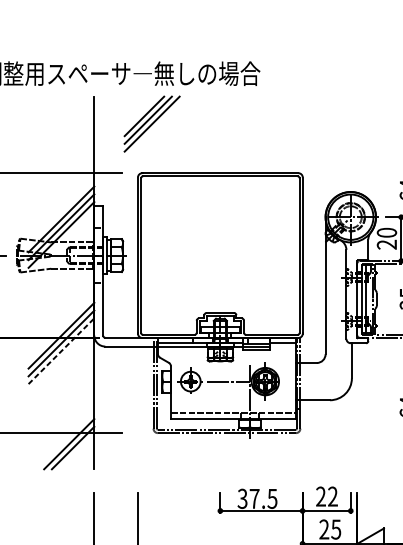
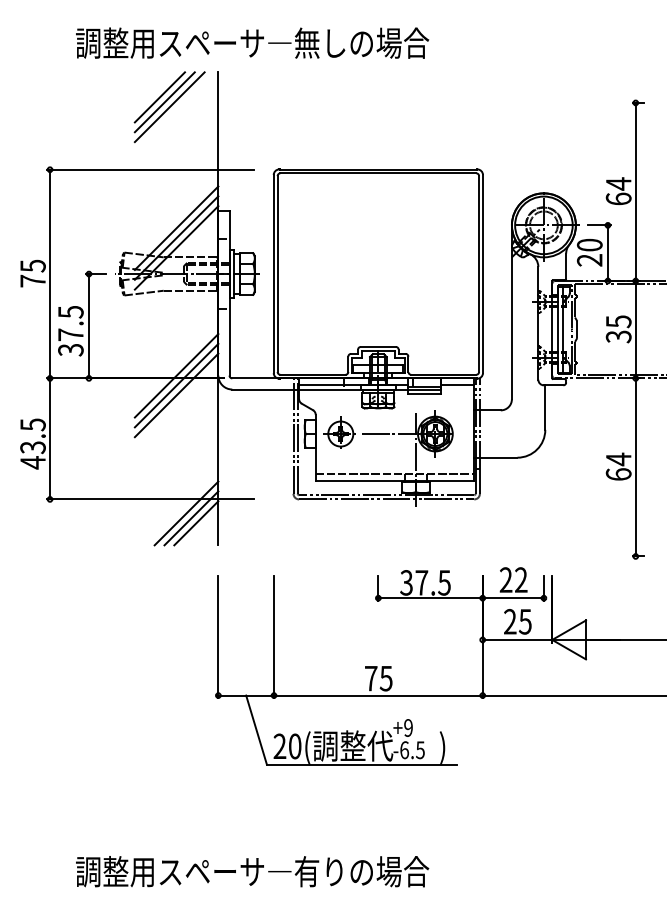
part: (151, 124) -> (169, 107), moved
line: (61, 351) -> (176, 395), dashed -> solid
line: (77, 452) -> (196, 523), added

